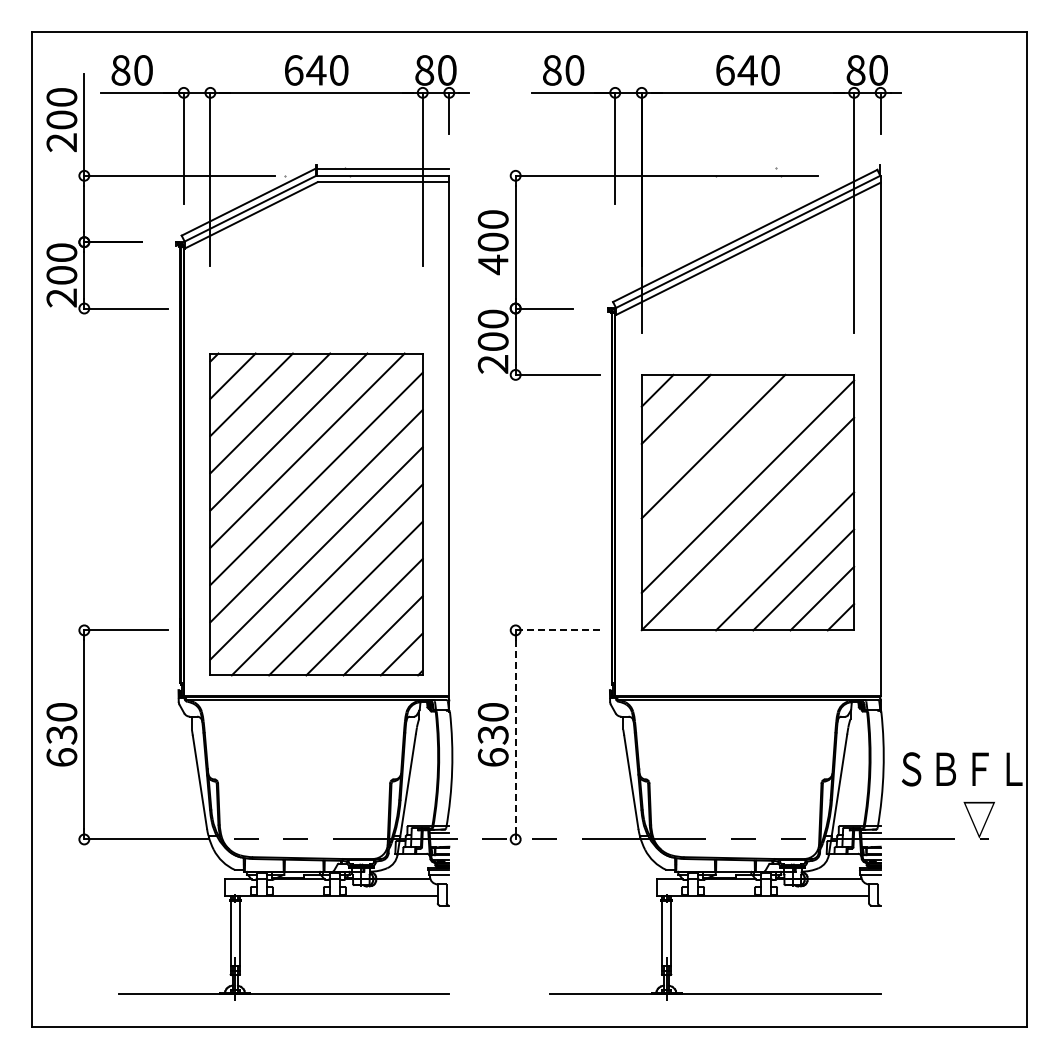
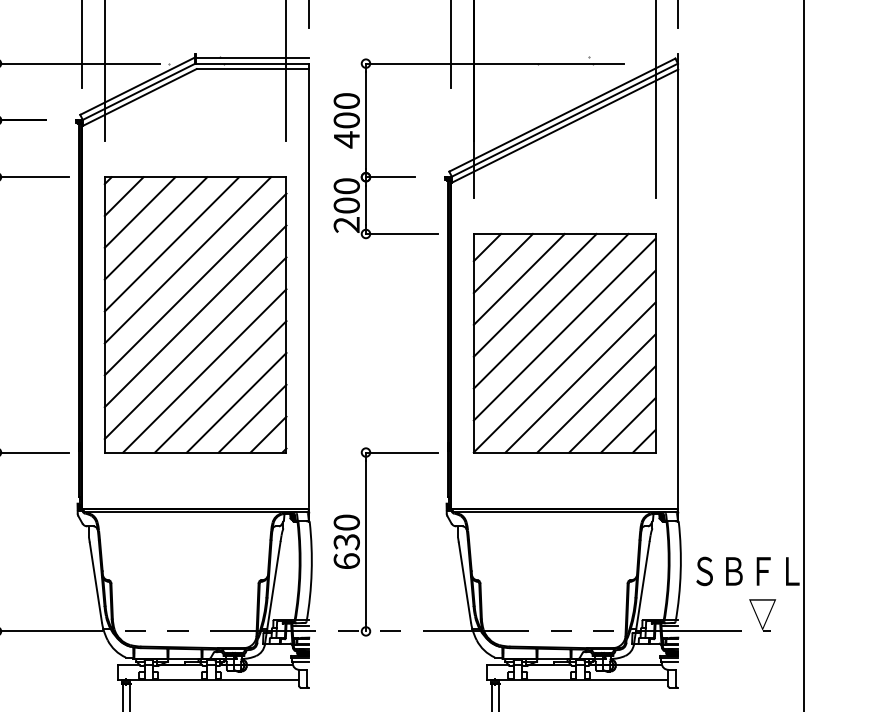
line: (694, 427) -> (518, 278), added
line: (731, 464) -> (550, 310), added
part: (316, 514) -> (195, 314), moved
line: (766, 542) -> (580, 377), added
line: (557, 630) -> (401, 452), dashed -> solid
line: (515, 734) -> (365, 541), dashed -> solid

